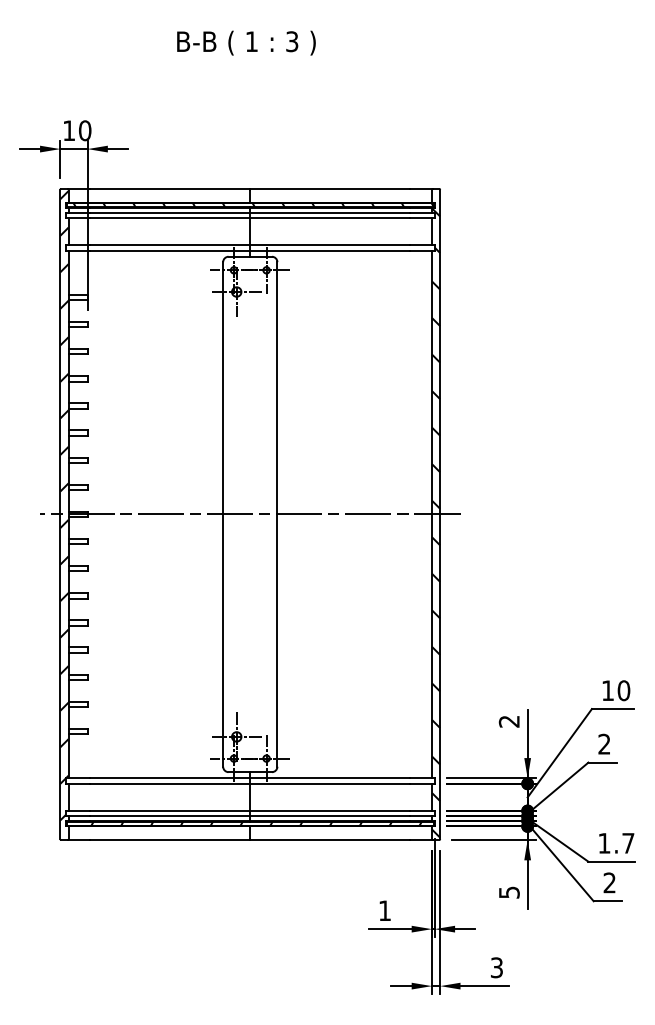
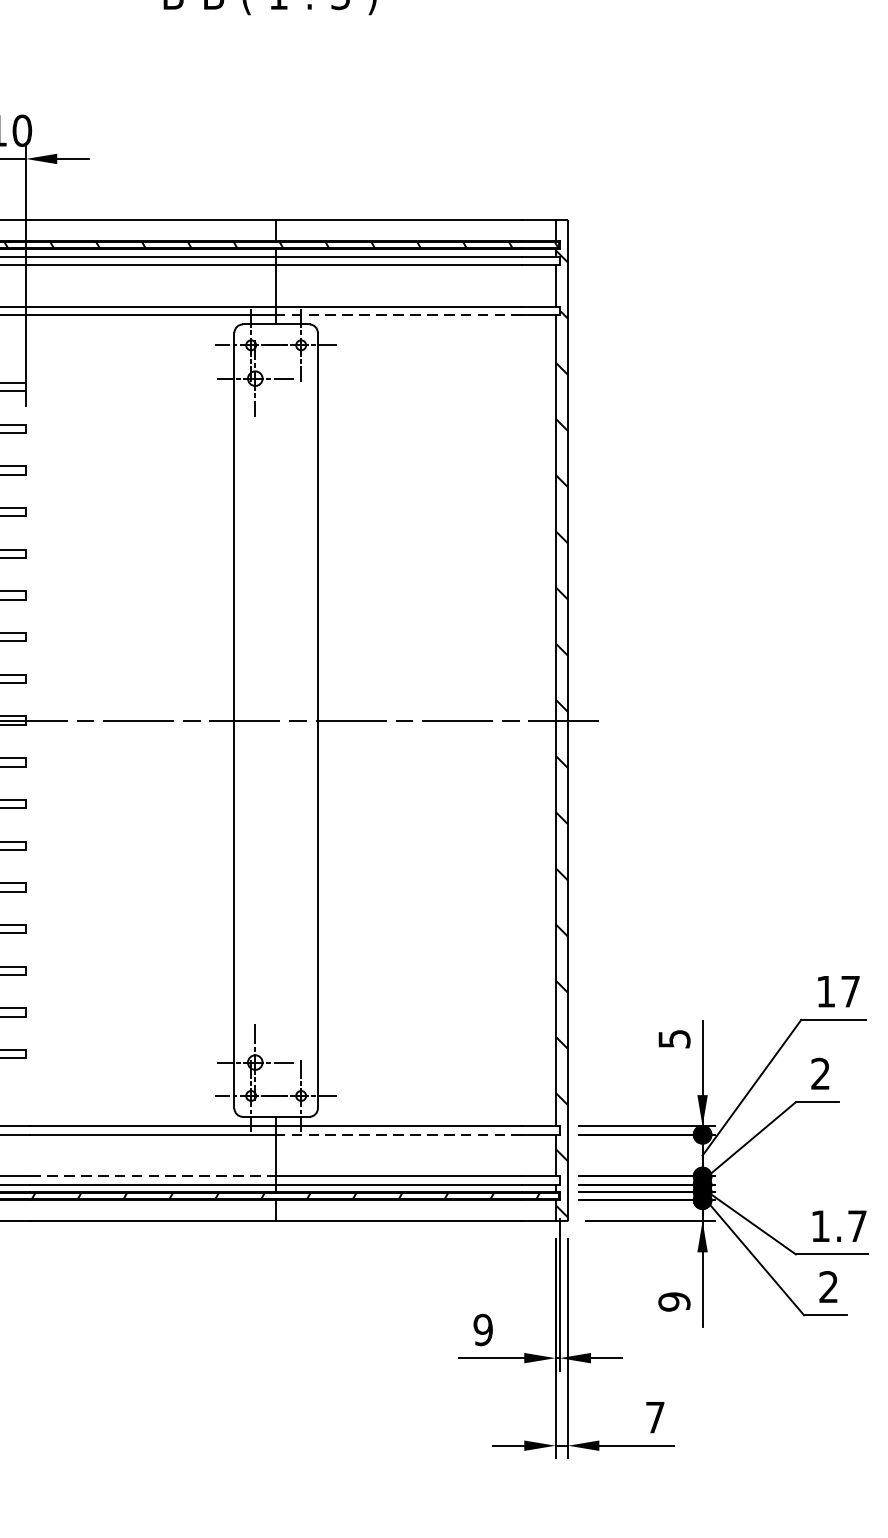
line: (329, 250) -> (397, 314), solid -> dashed
text: (623, 690) -> (849, 991), 10 -> 17
text: (508, 721) -> (673, 1038), 2 -> 5
line: (329, 783) -> (397, 1134), solid -> dashed
line: (170, 810) -> (153, 1175), solid -> dashed
text: (508, 892) -> (673, 1301), 5 -> 9
text: (384, 910) -> (482, 1329), 1 -> 9
text: (496, 967) -> (654, 1417), 3 -> 7

